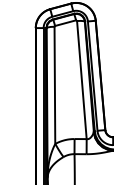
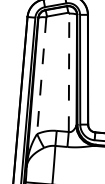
line: (81, 79) -> (68, 72), solid -> dashed
line: (54, 85) -> (41, 75), solid -> dashed

